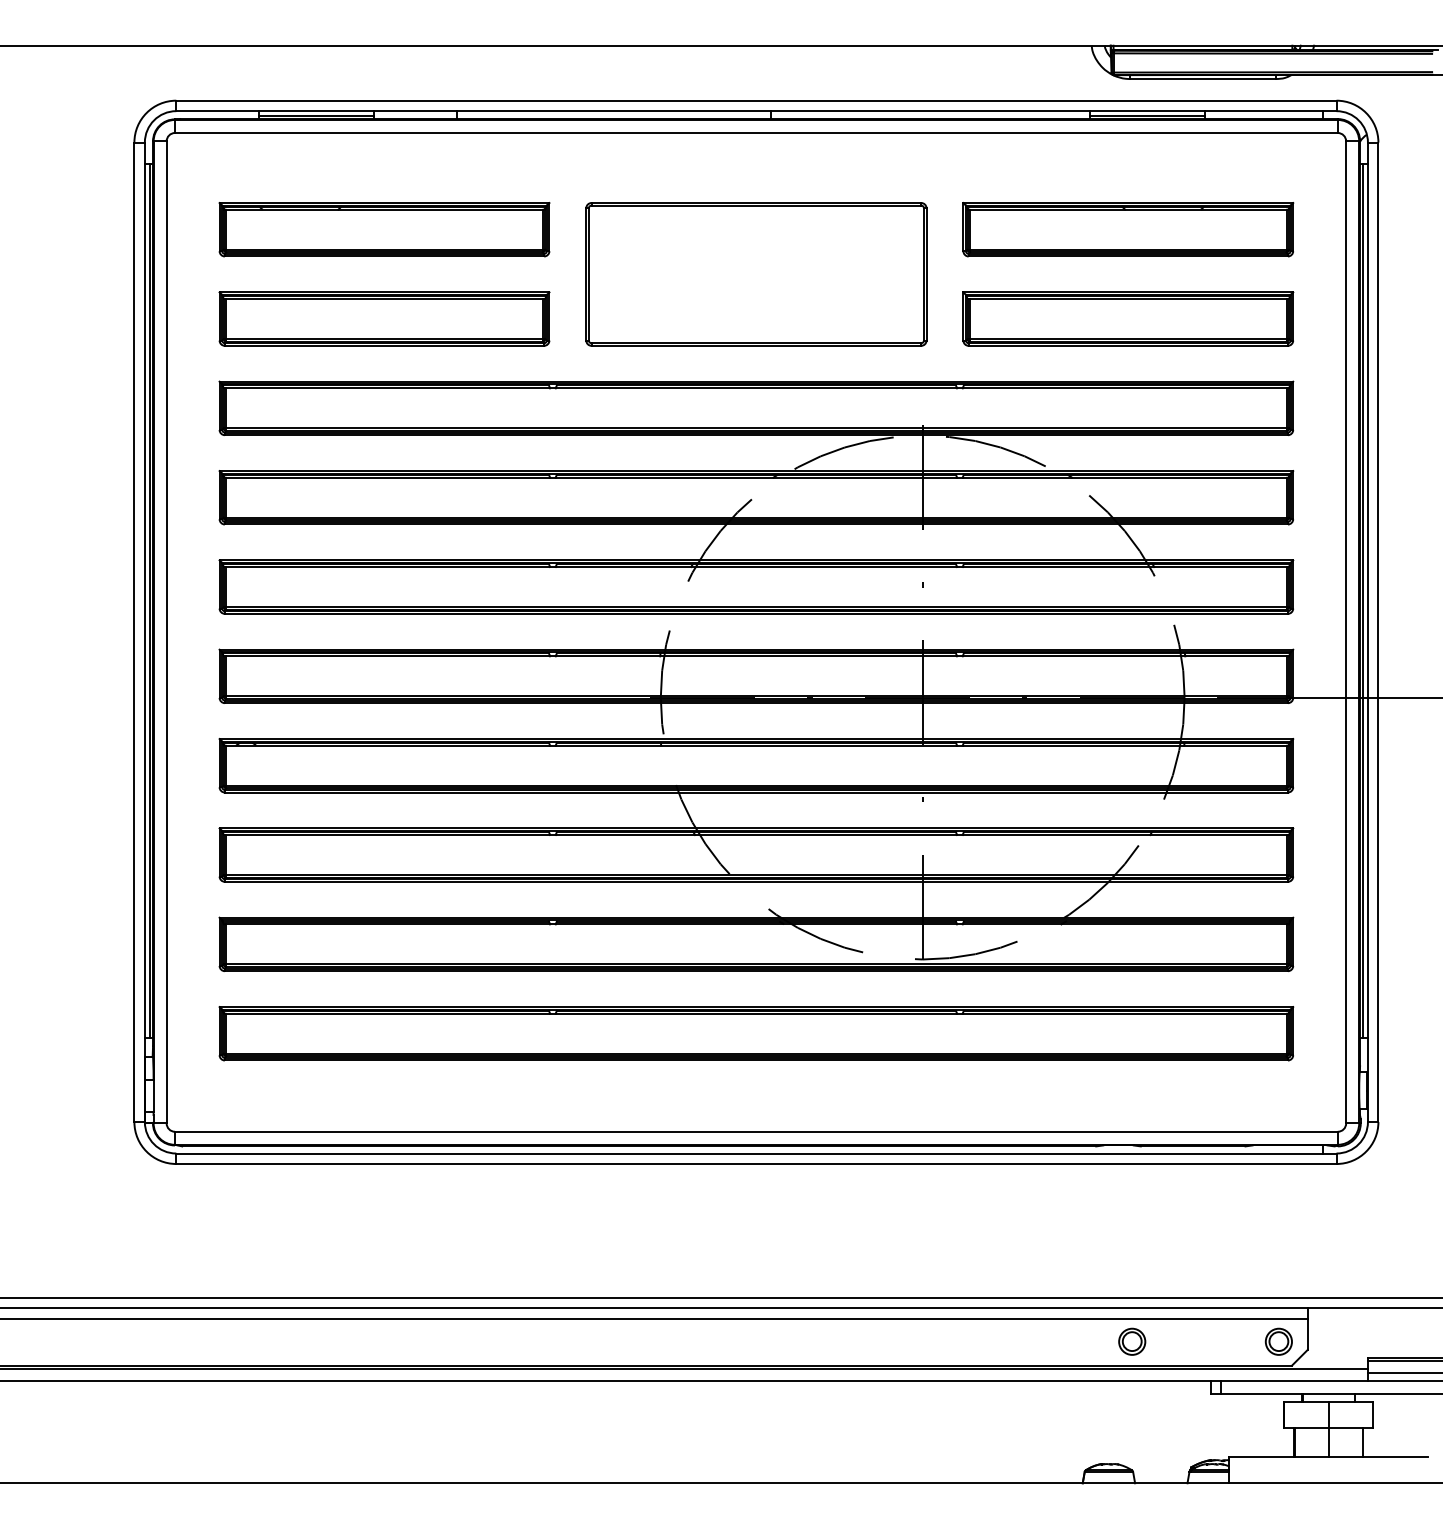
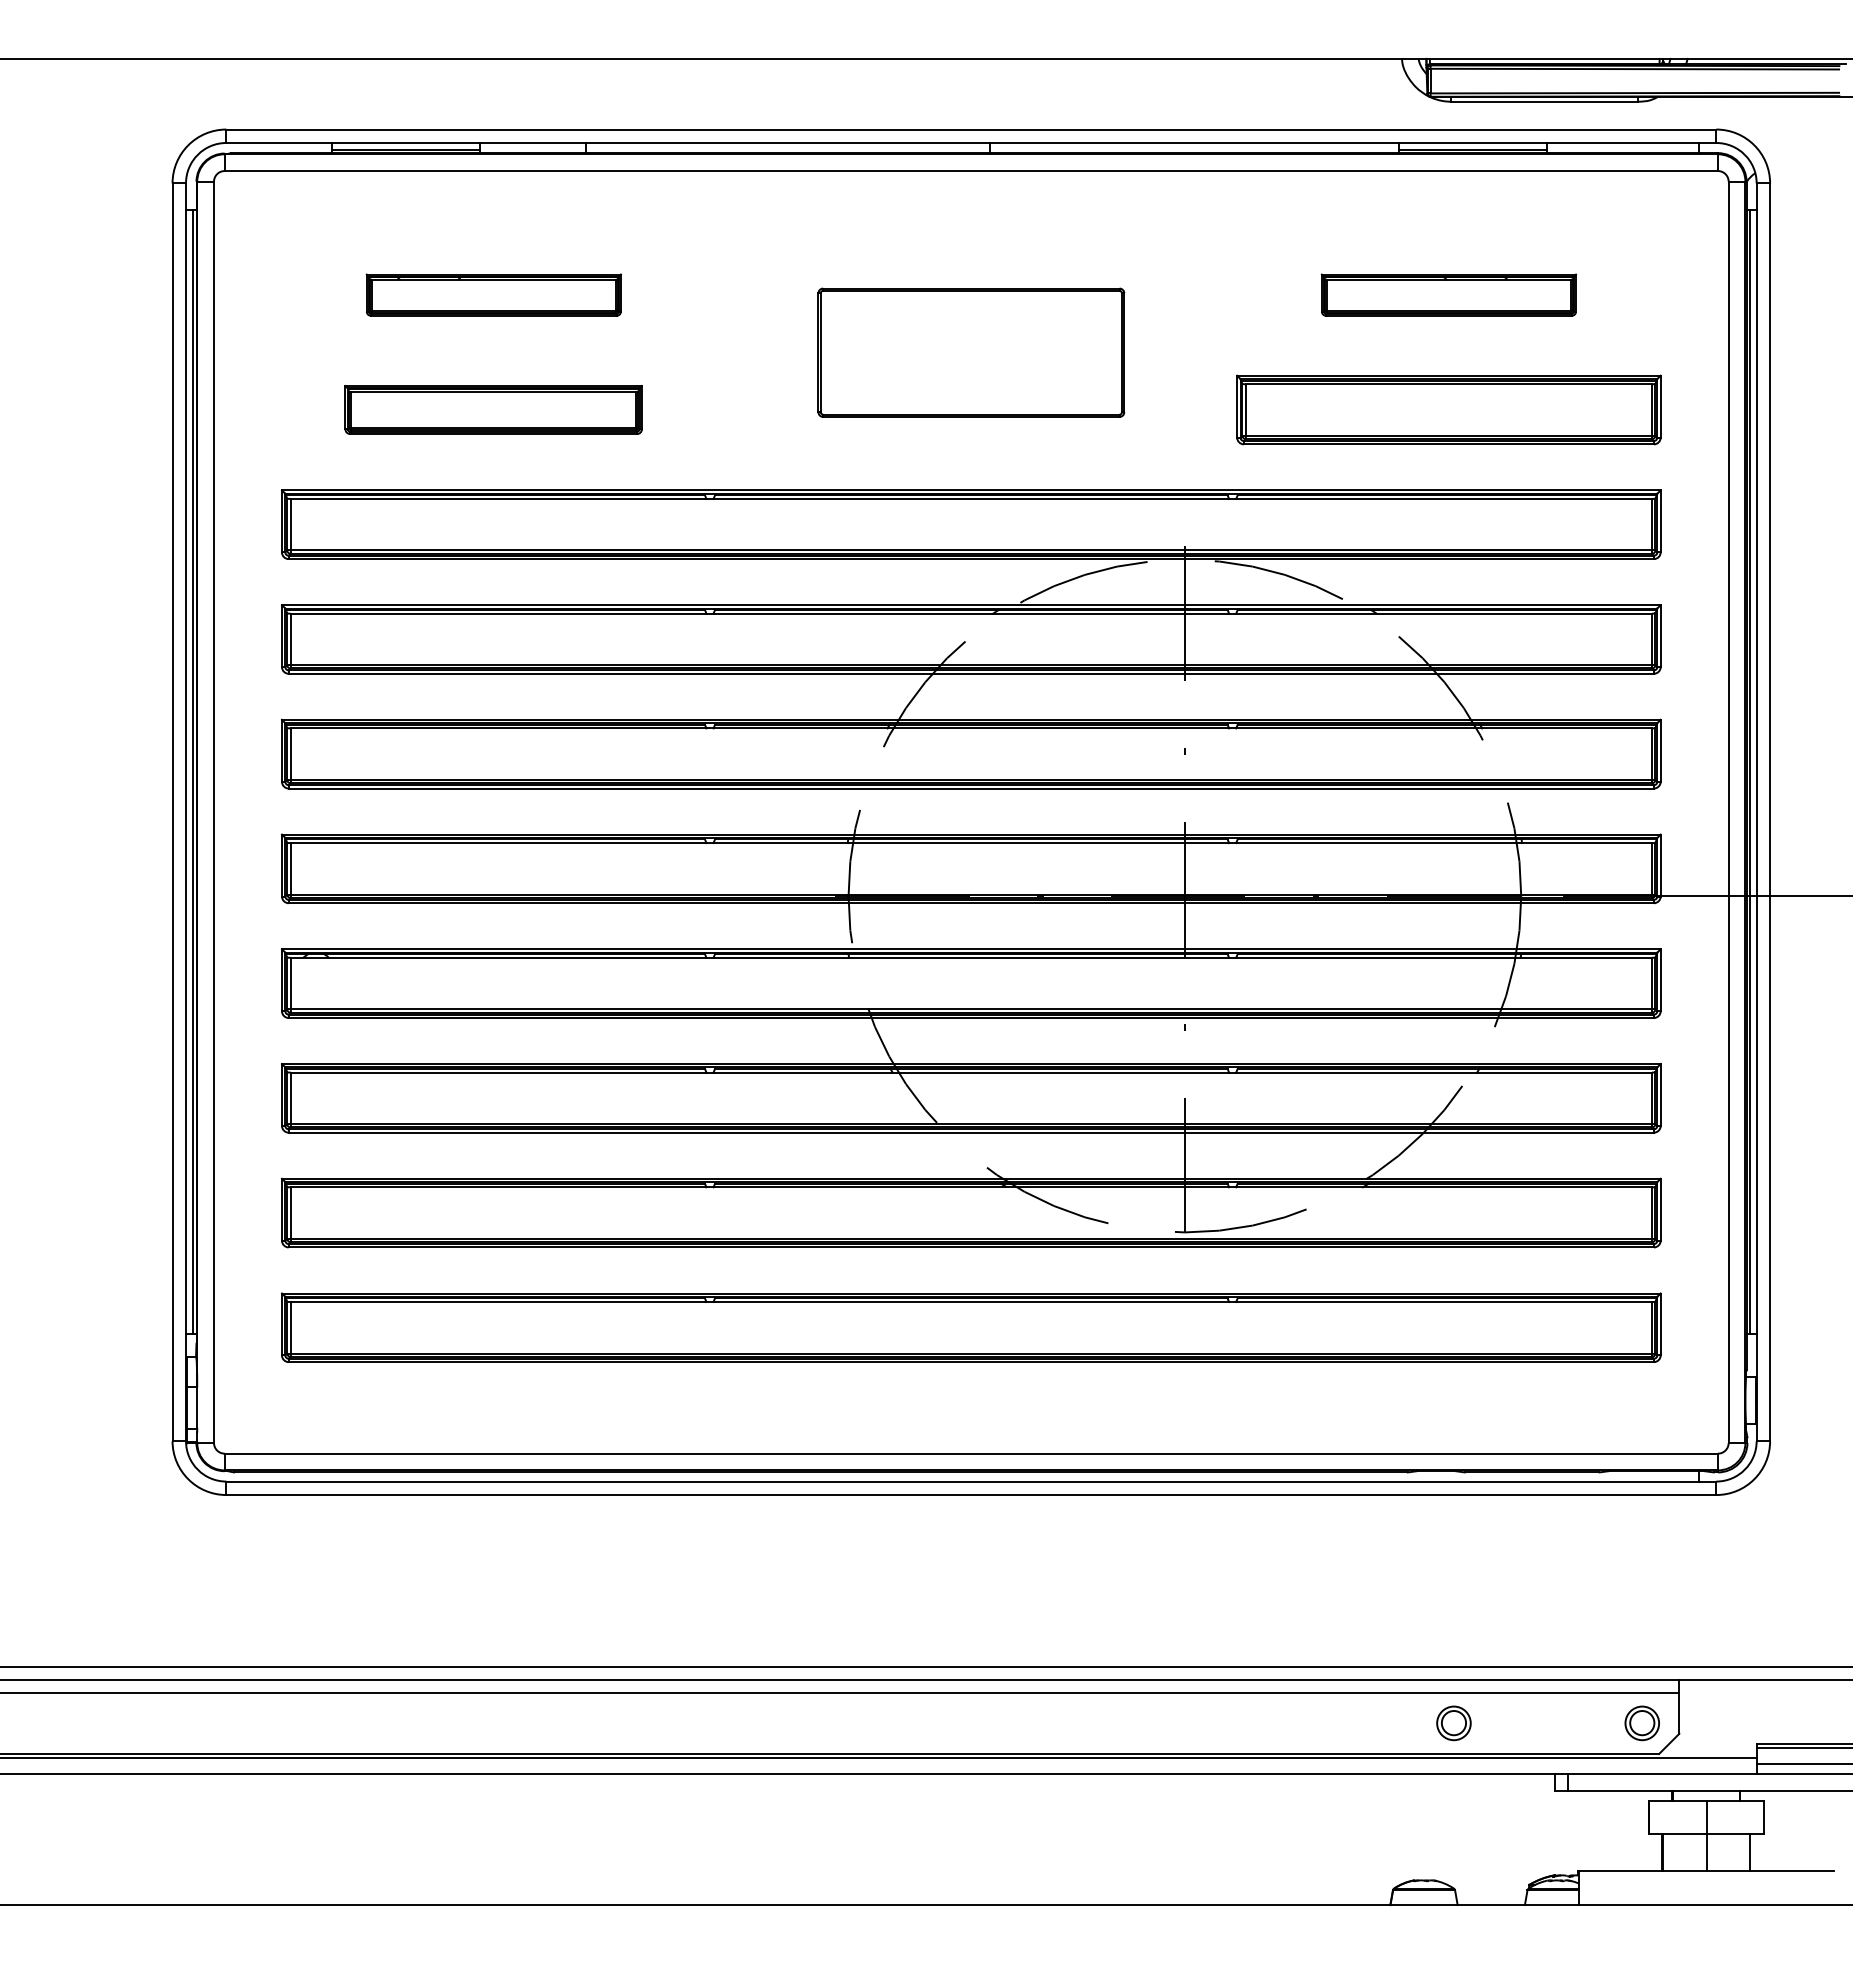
part: (384, 229) -> (493, 294), size x0.6
part: (1127, 229) -> (1448, 294), size x0.6
part: (756, 274) -> (971, 352), size x0.7
part: (384, 318) -> (493, 409), size x0.7

